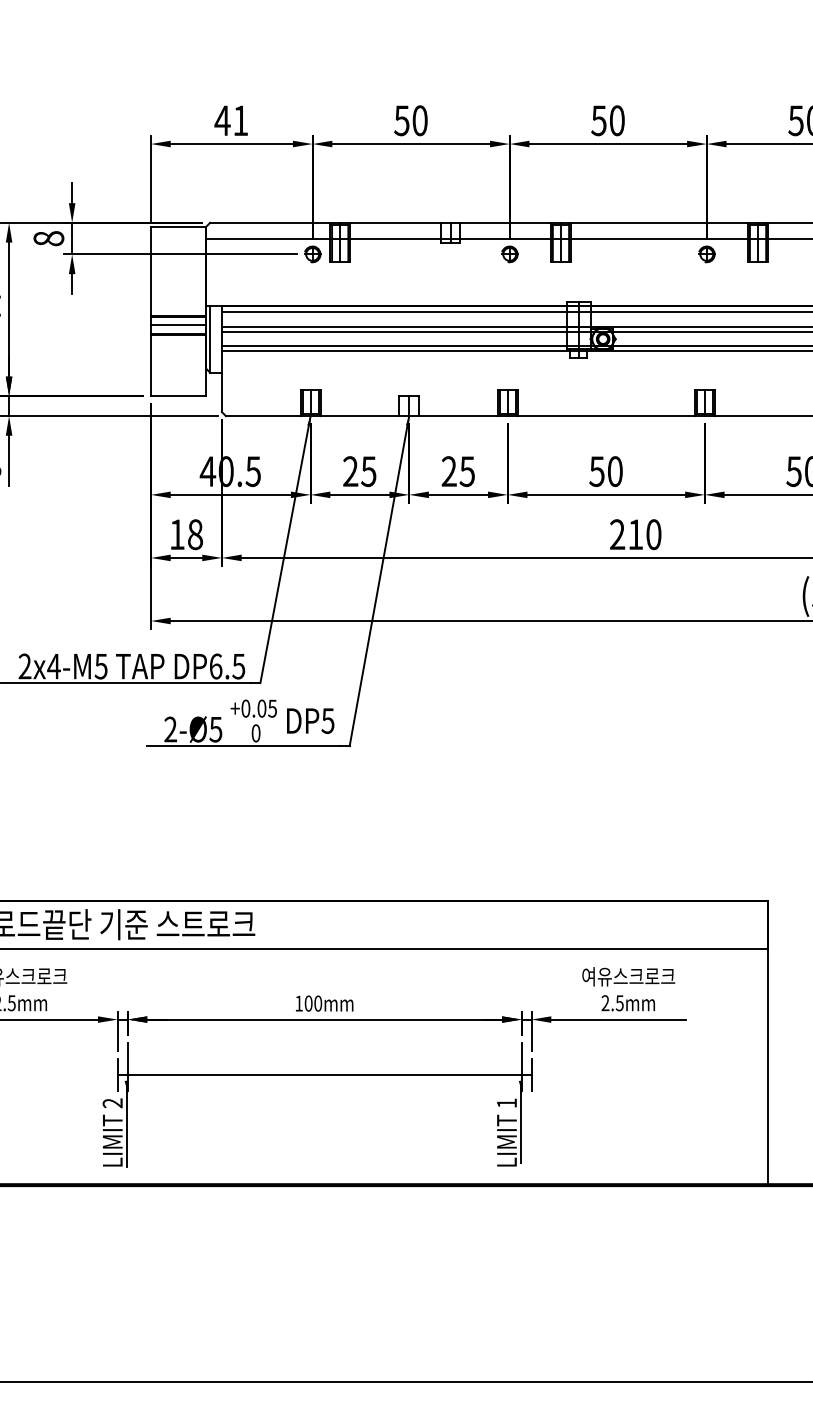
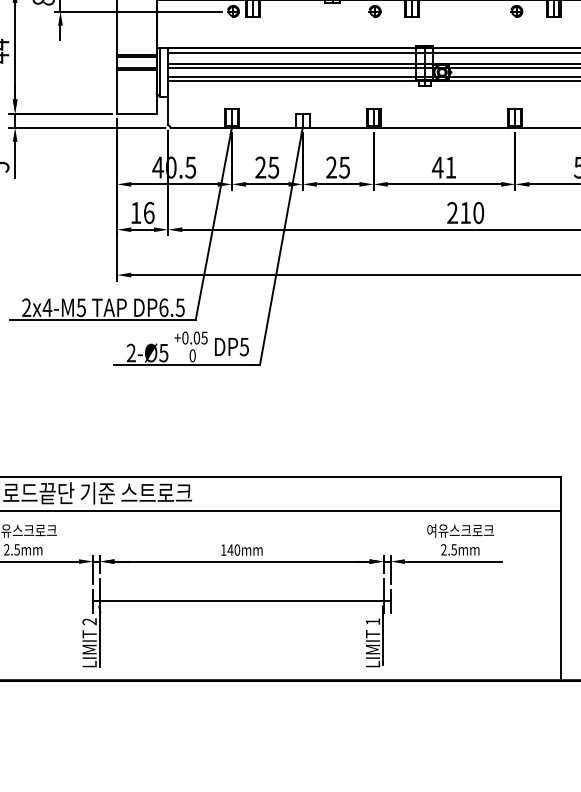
line: (178, 325) -> (136, 62), removed
text: (605, 471) -> (443, 167), 50 -> 41
text: (195, 534) -> (149, 212), 18 -> 16
text: (308, 1003) -> (230, 550), 100mm -> 140mm

